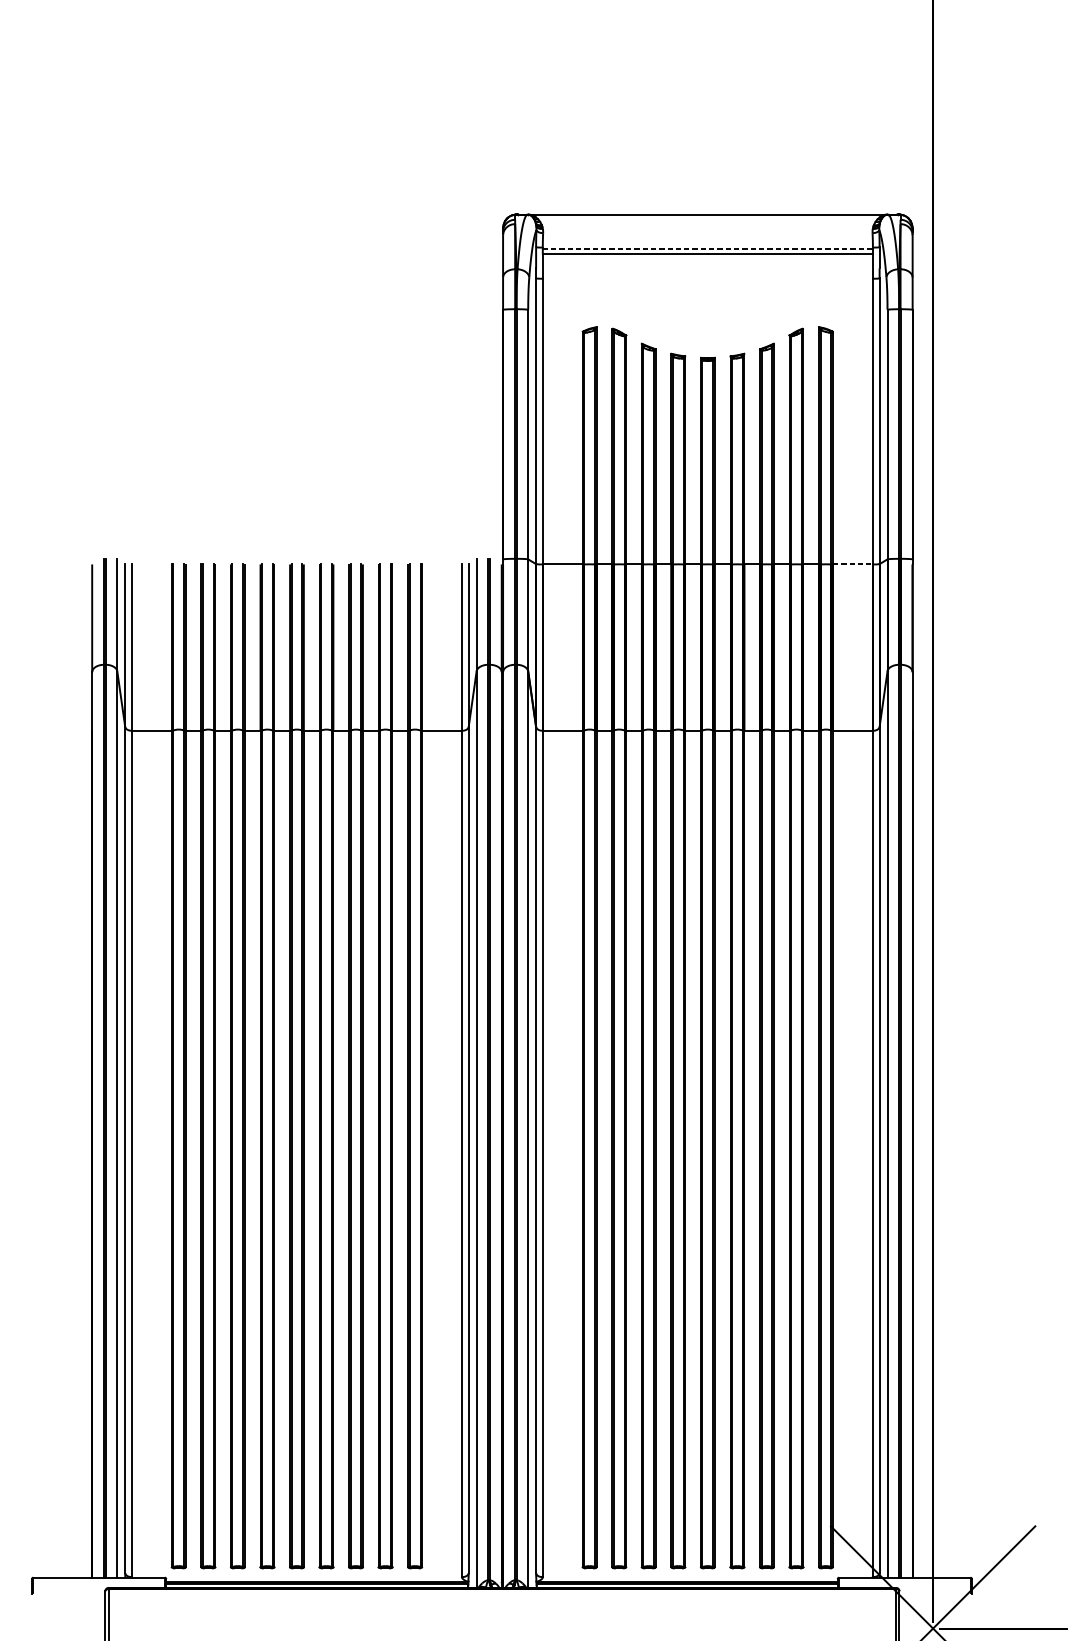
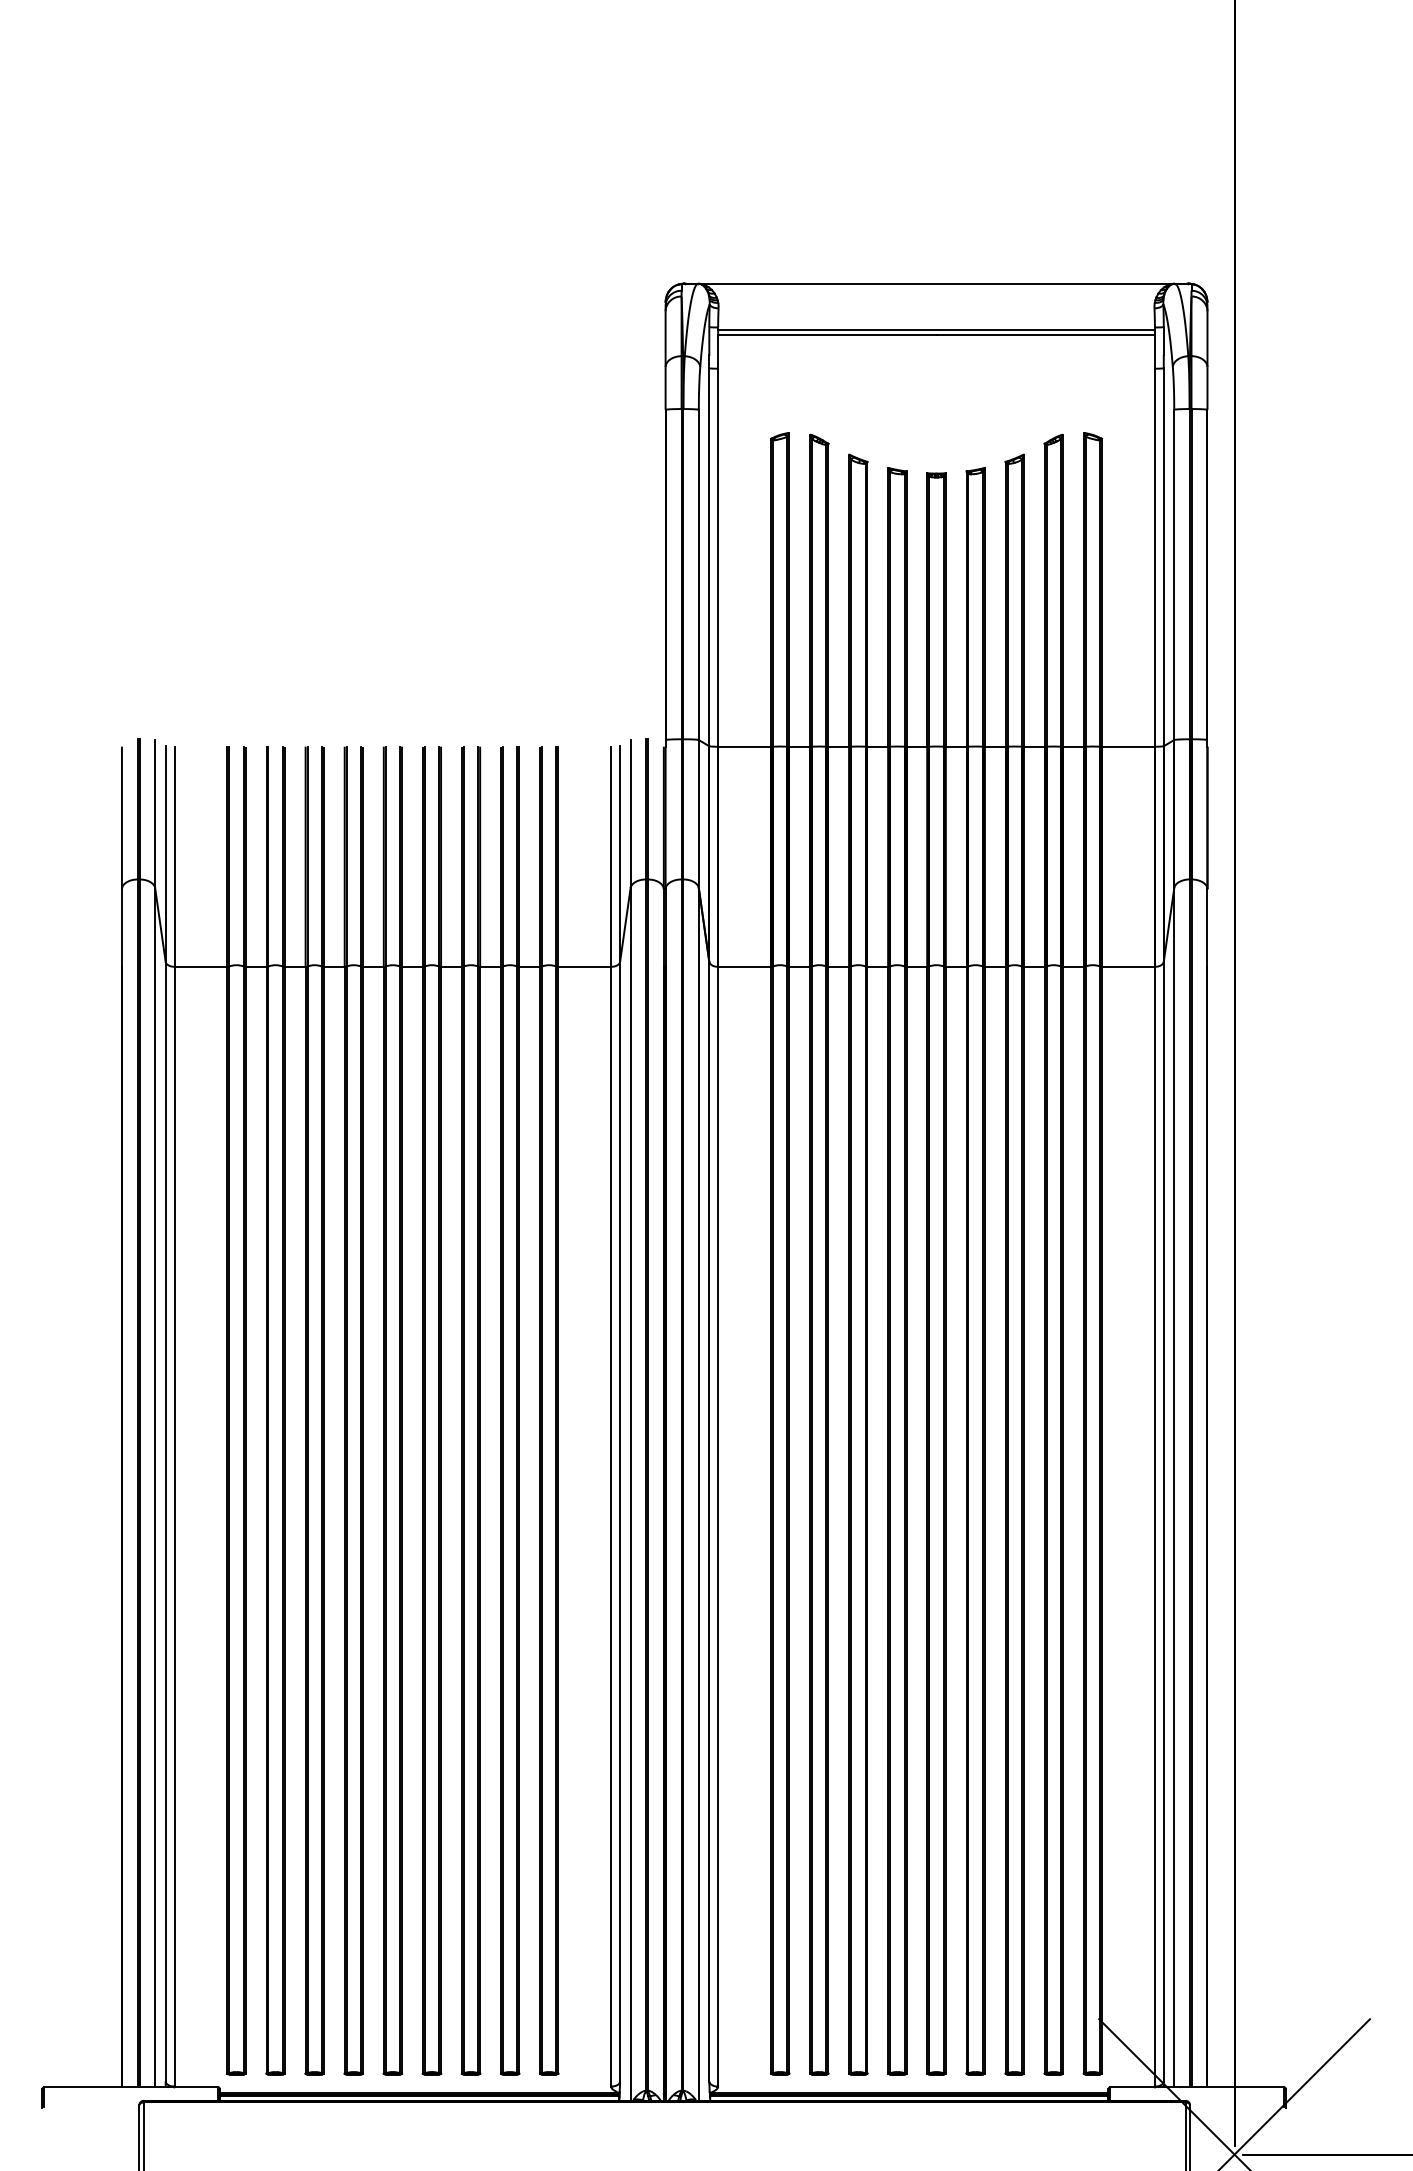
line: (708, 249) -> (937, 329), dashed -> solid
line: (852, 564) -> (1128, 746), dashed -> solid

